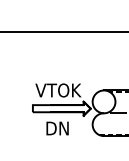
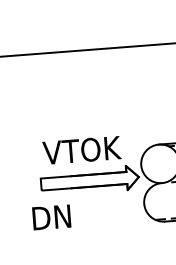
text: (57, 128) -> (51, 217), moved

